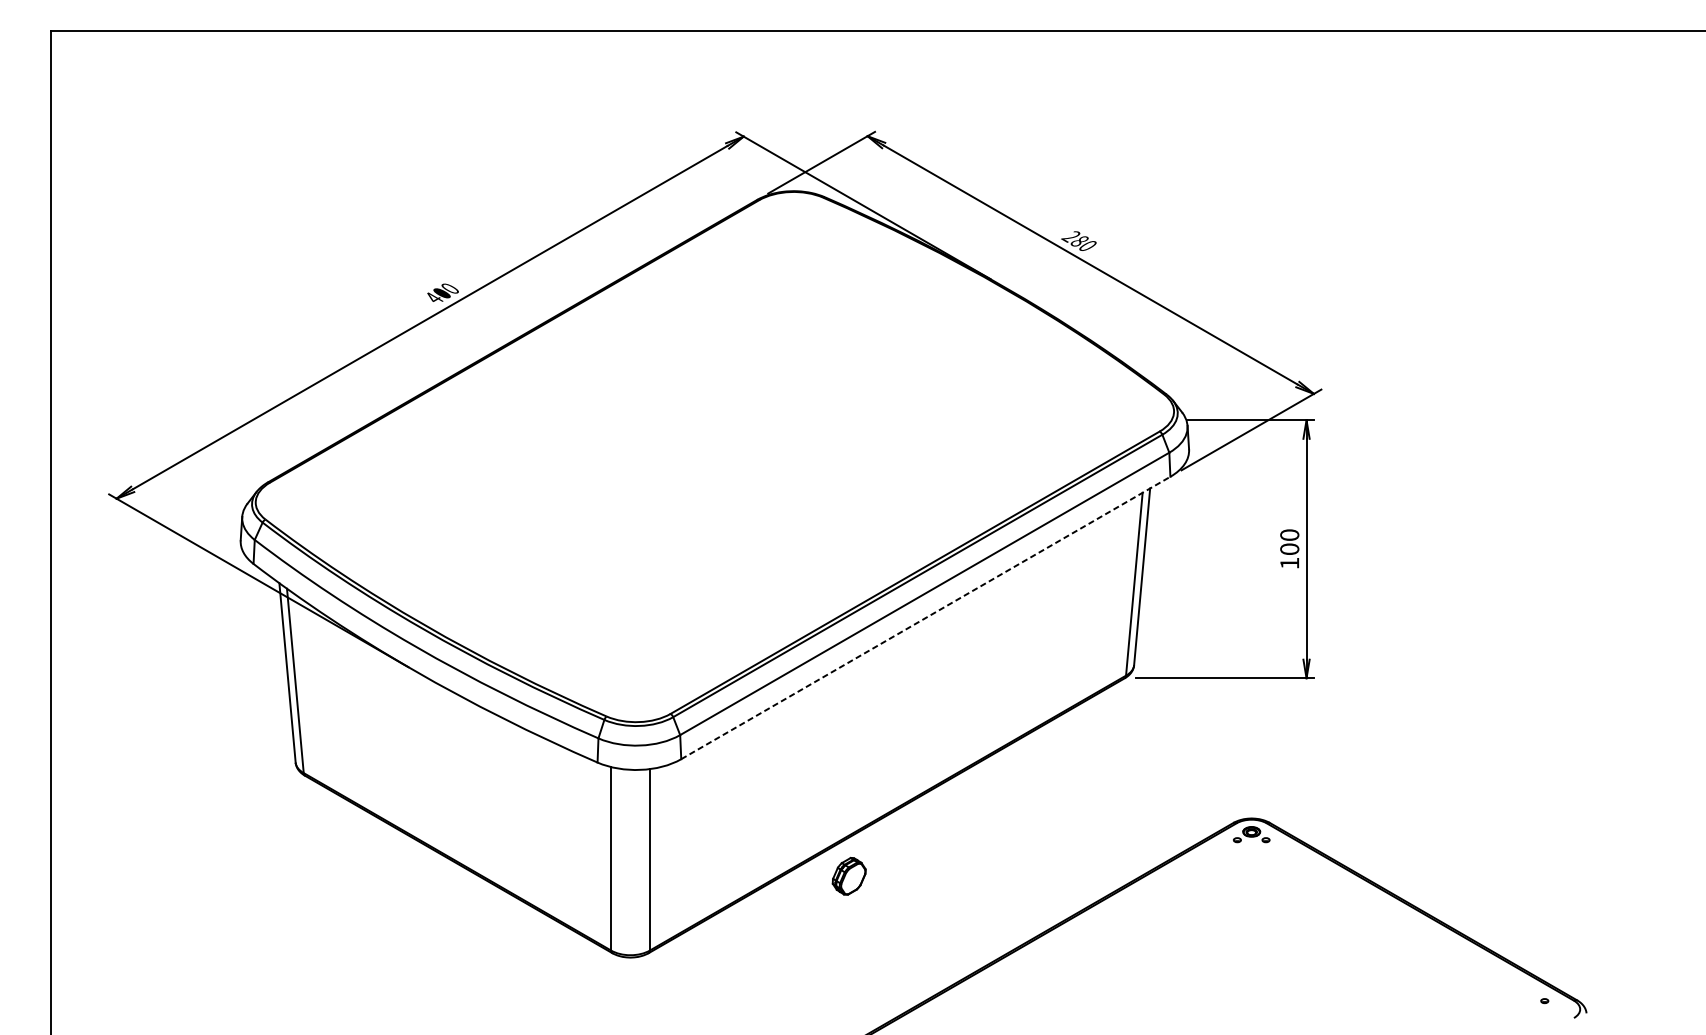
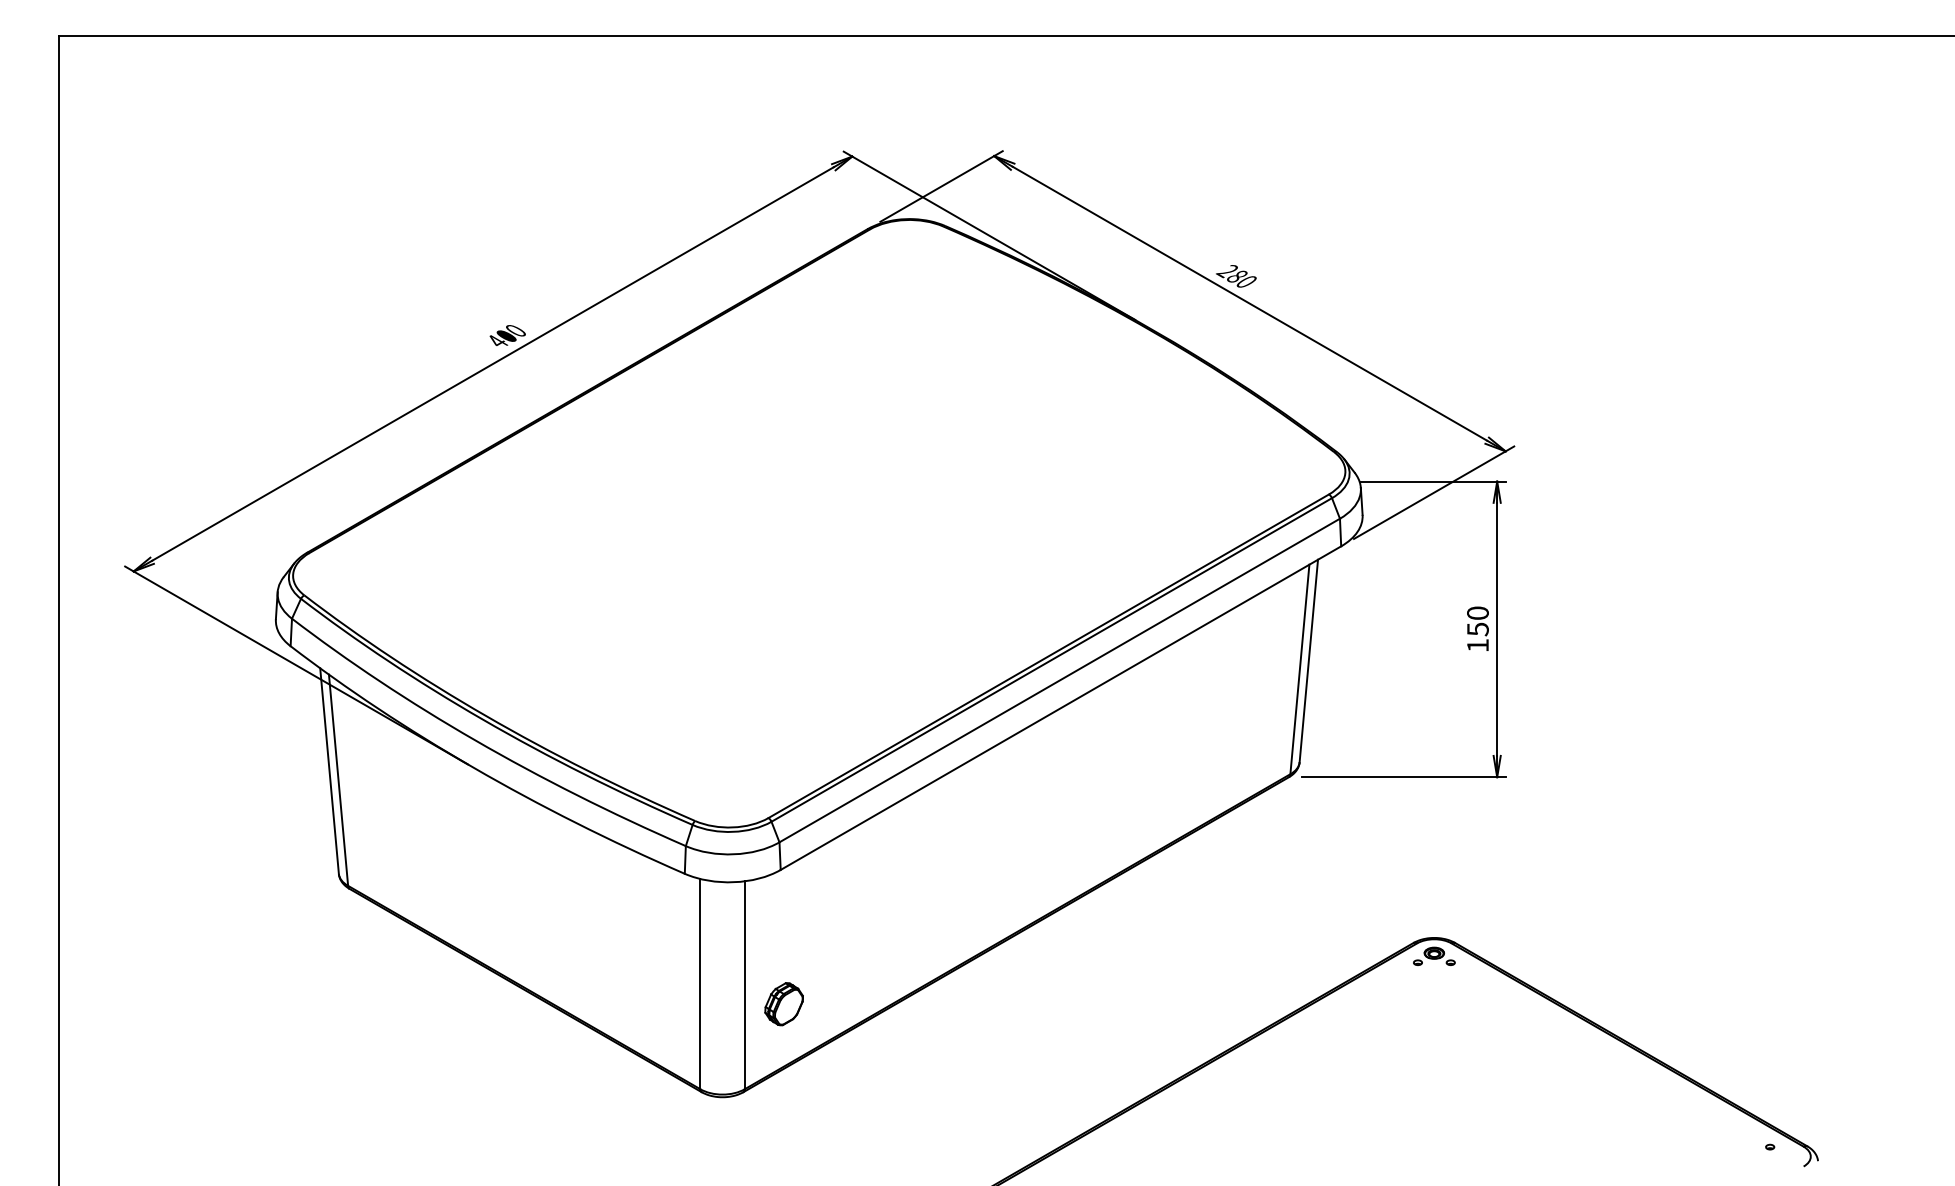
text: (1289, 549) -> (1477, 629), 100 -> 150
line: (925, 618) -> (1060, 708), dashed -> solid
part: (848, 876) -> (783, 1004), moved

